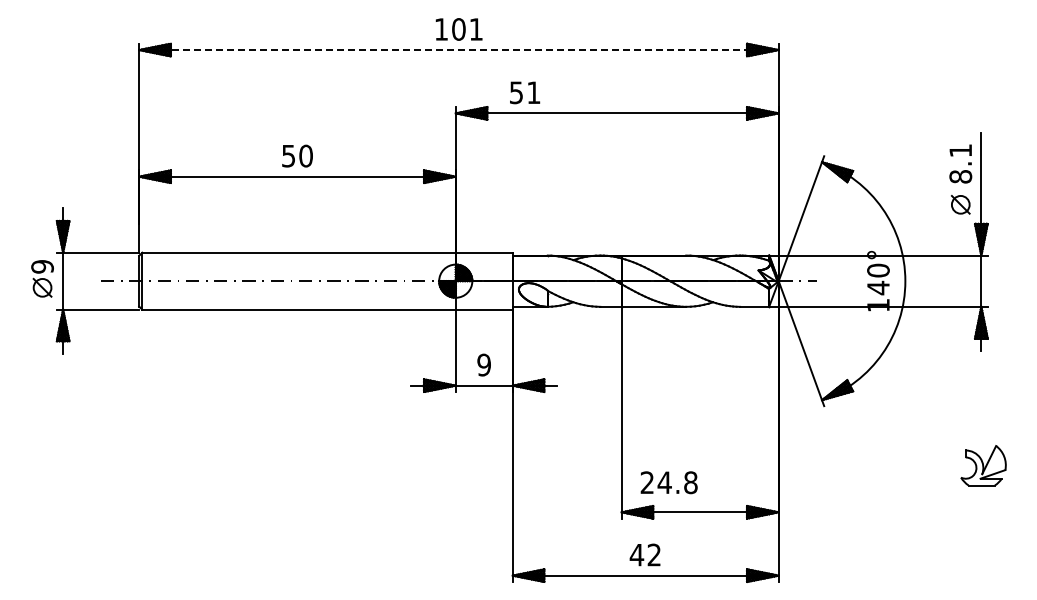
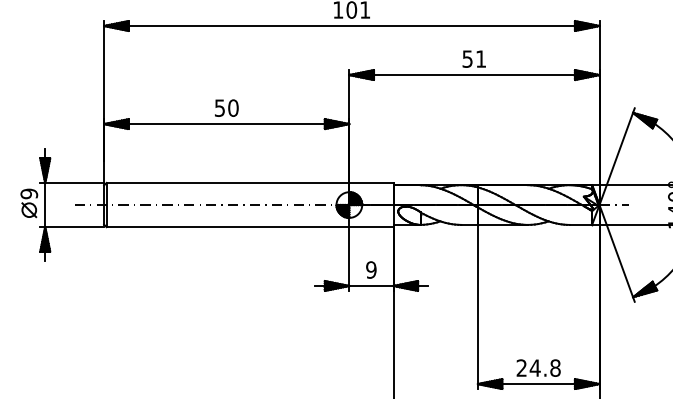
line: (458, 50) -> (351, 26), dashed -> solid
text: (525, 92) -> (474, 58), moved
text: (668, 482) -> (538, 367), moved

